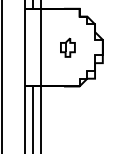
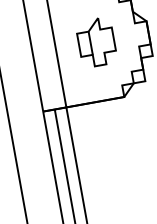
part: (67, 47) -> (95, 42), size x1.67

